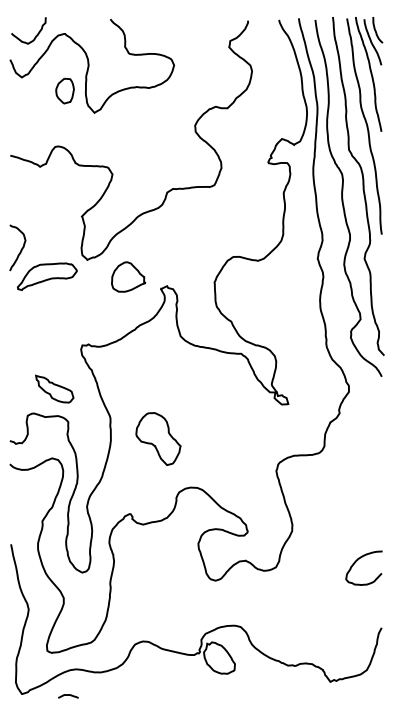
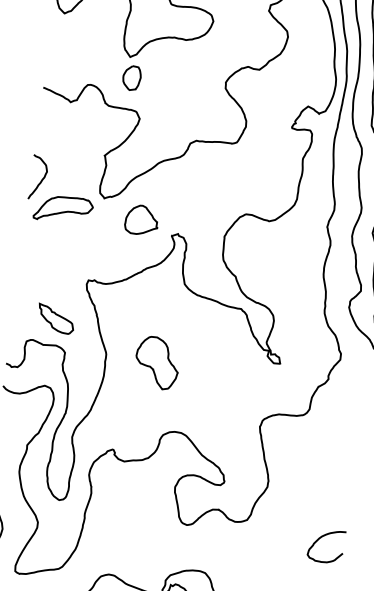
part: (64, 90) -> (131, 77), moved
part: (158, 438) -> (157, 362), moved
curve: (357, 561) -> (320, 538), moved

